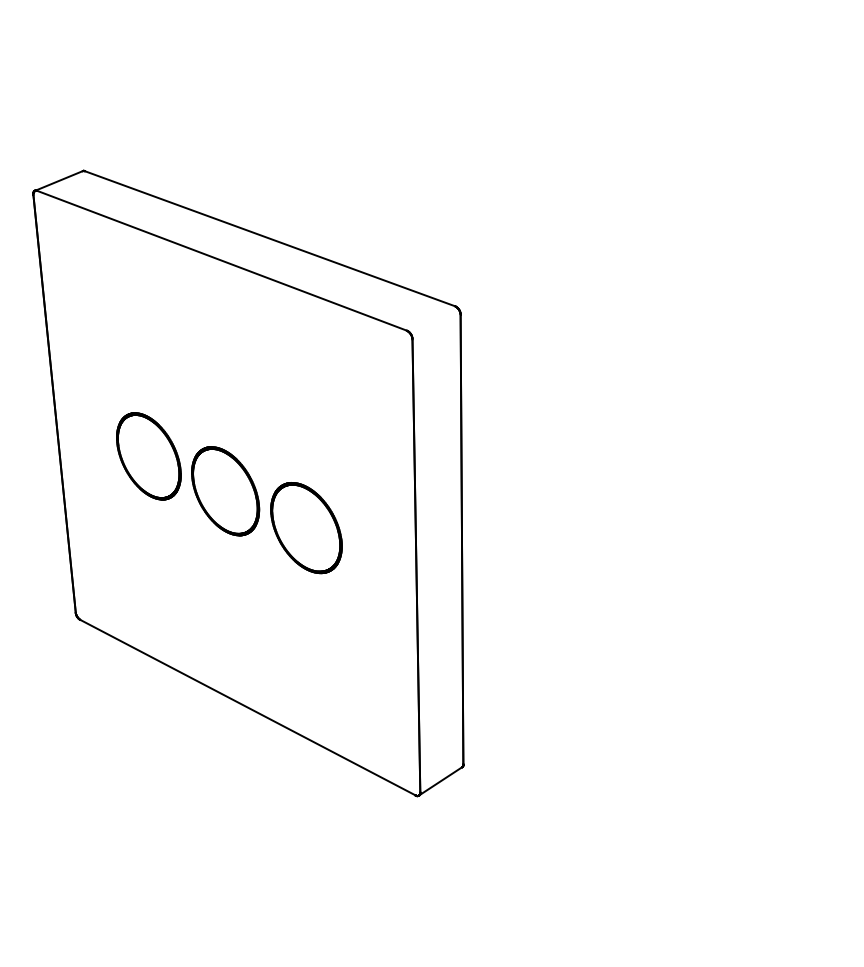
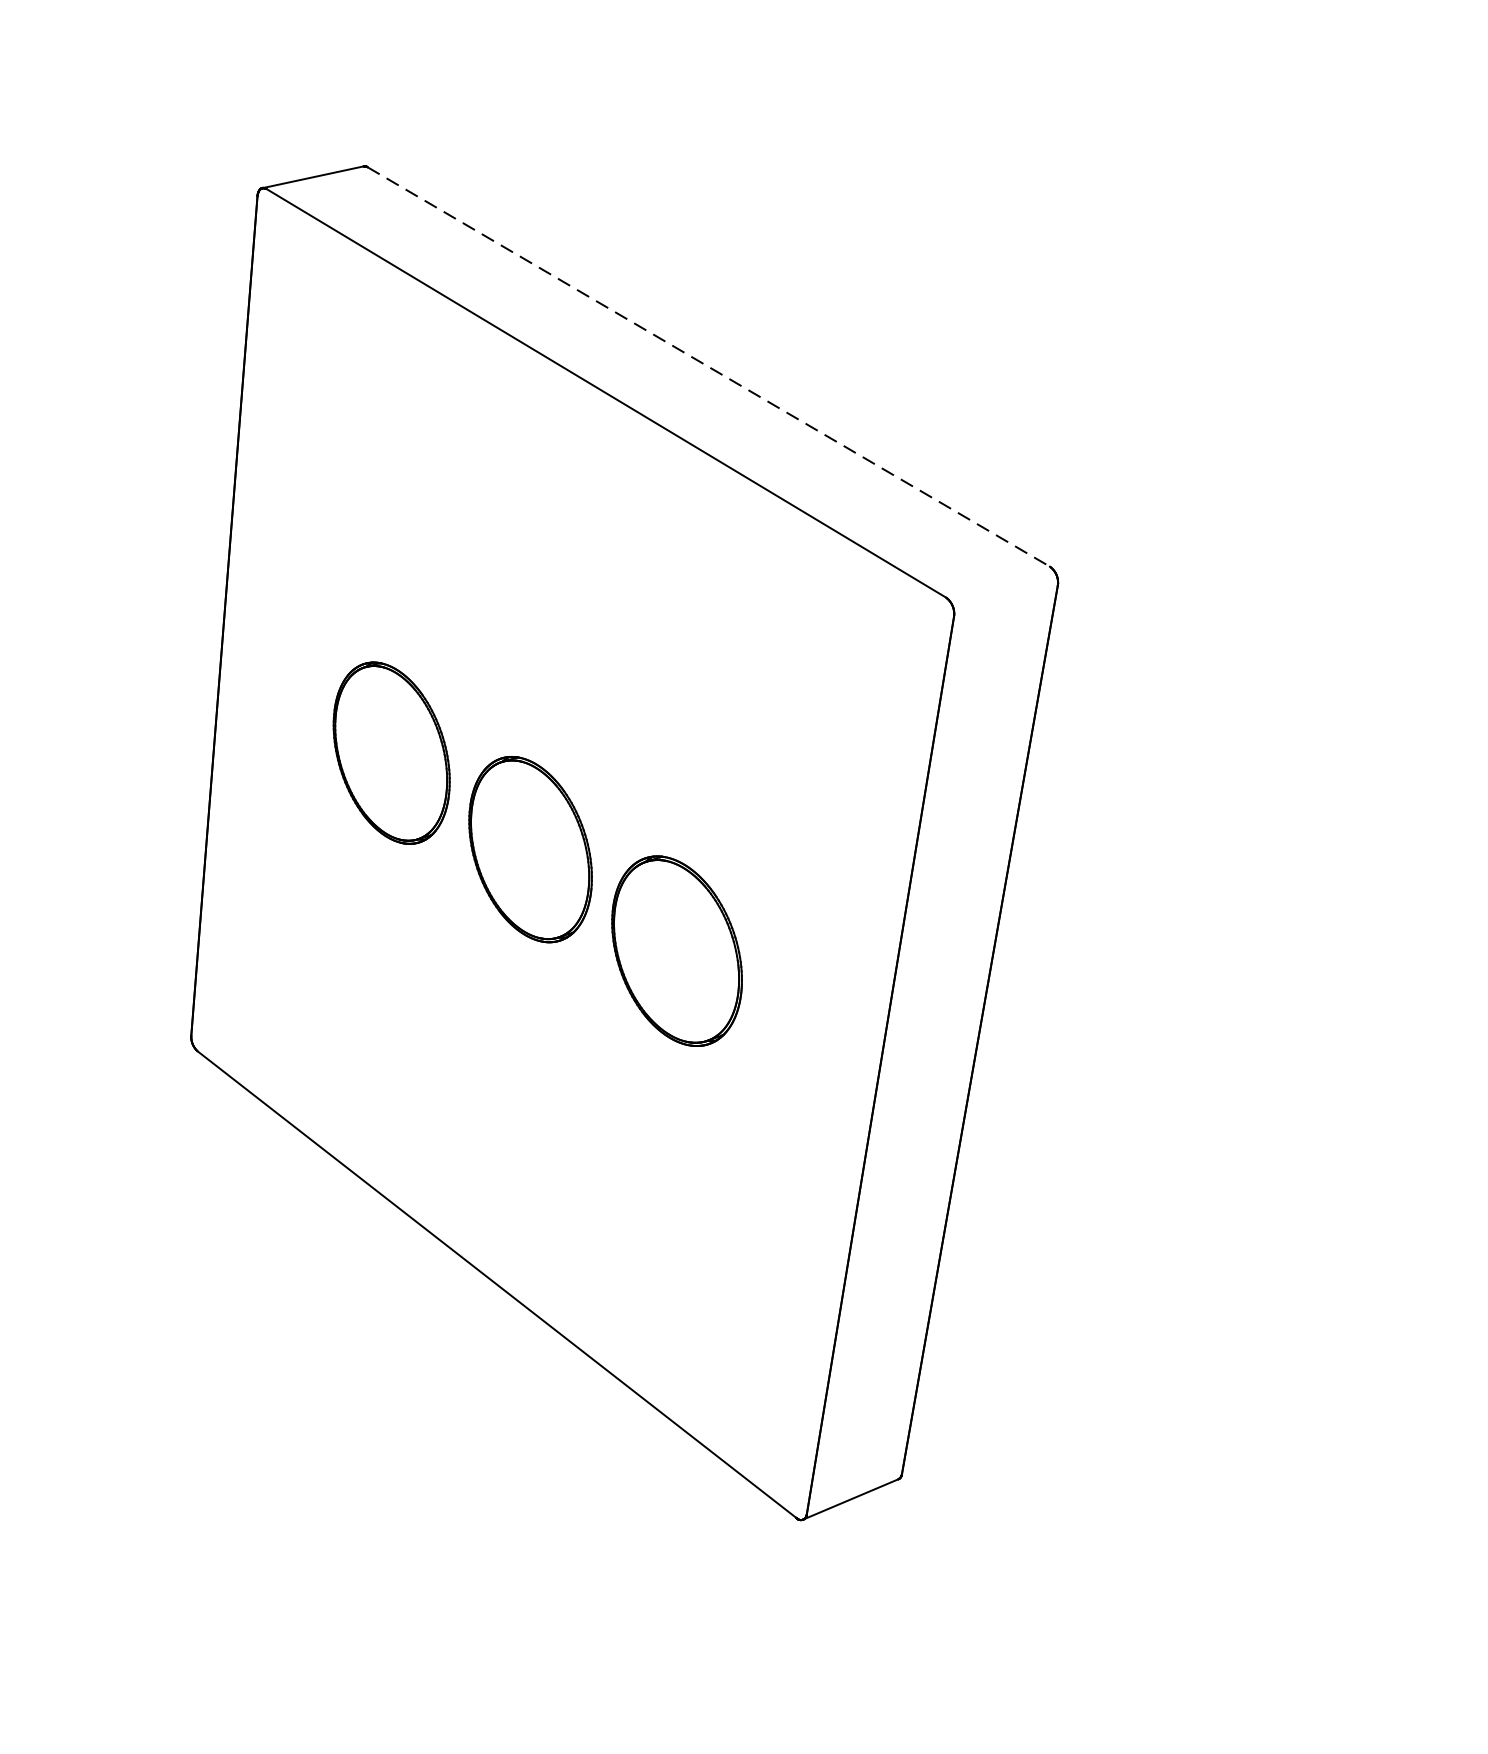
line: (270, 238) -> (709, 366), solid -> dashed

